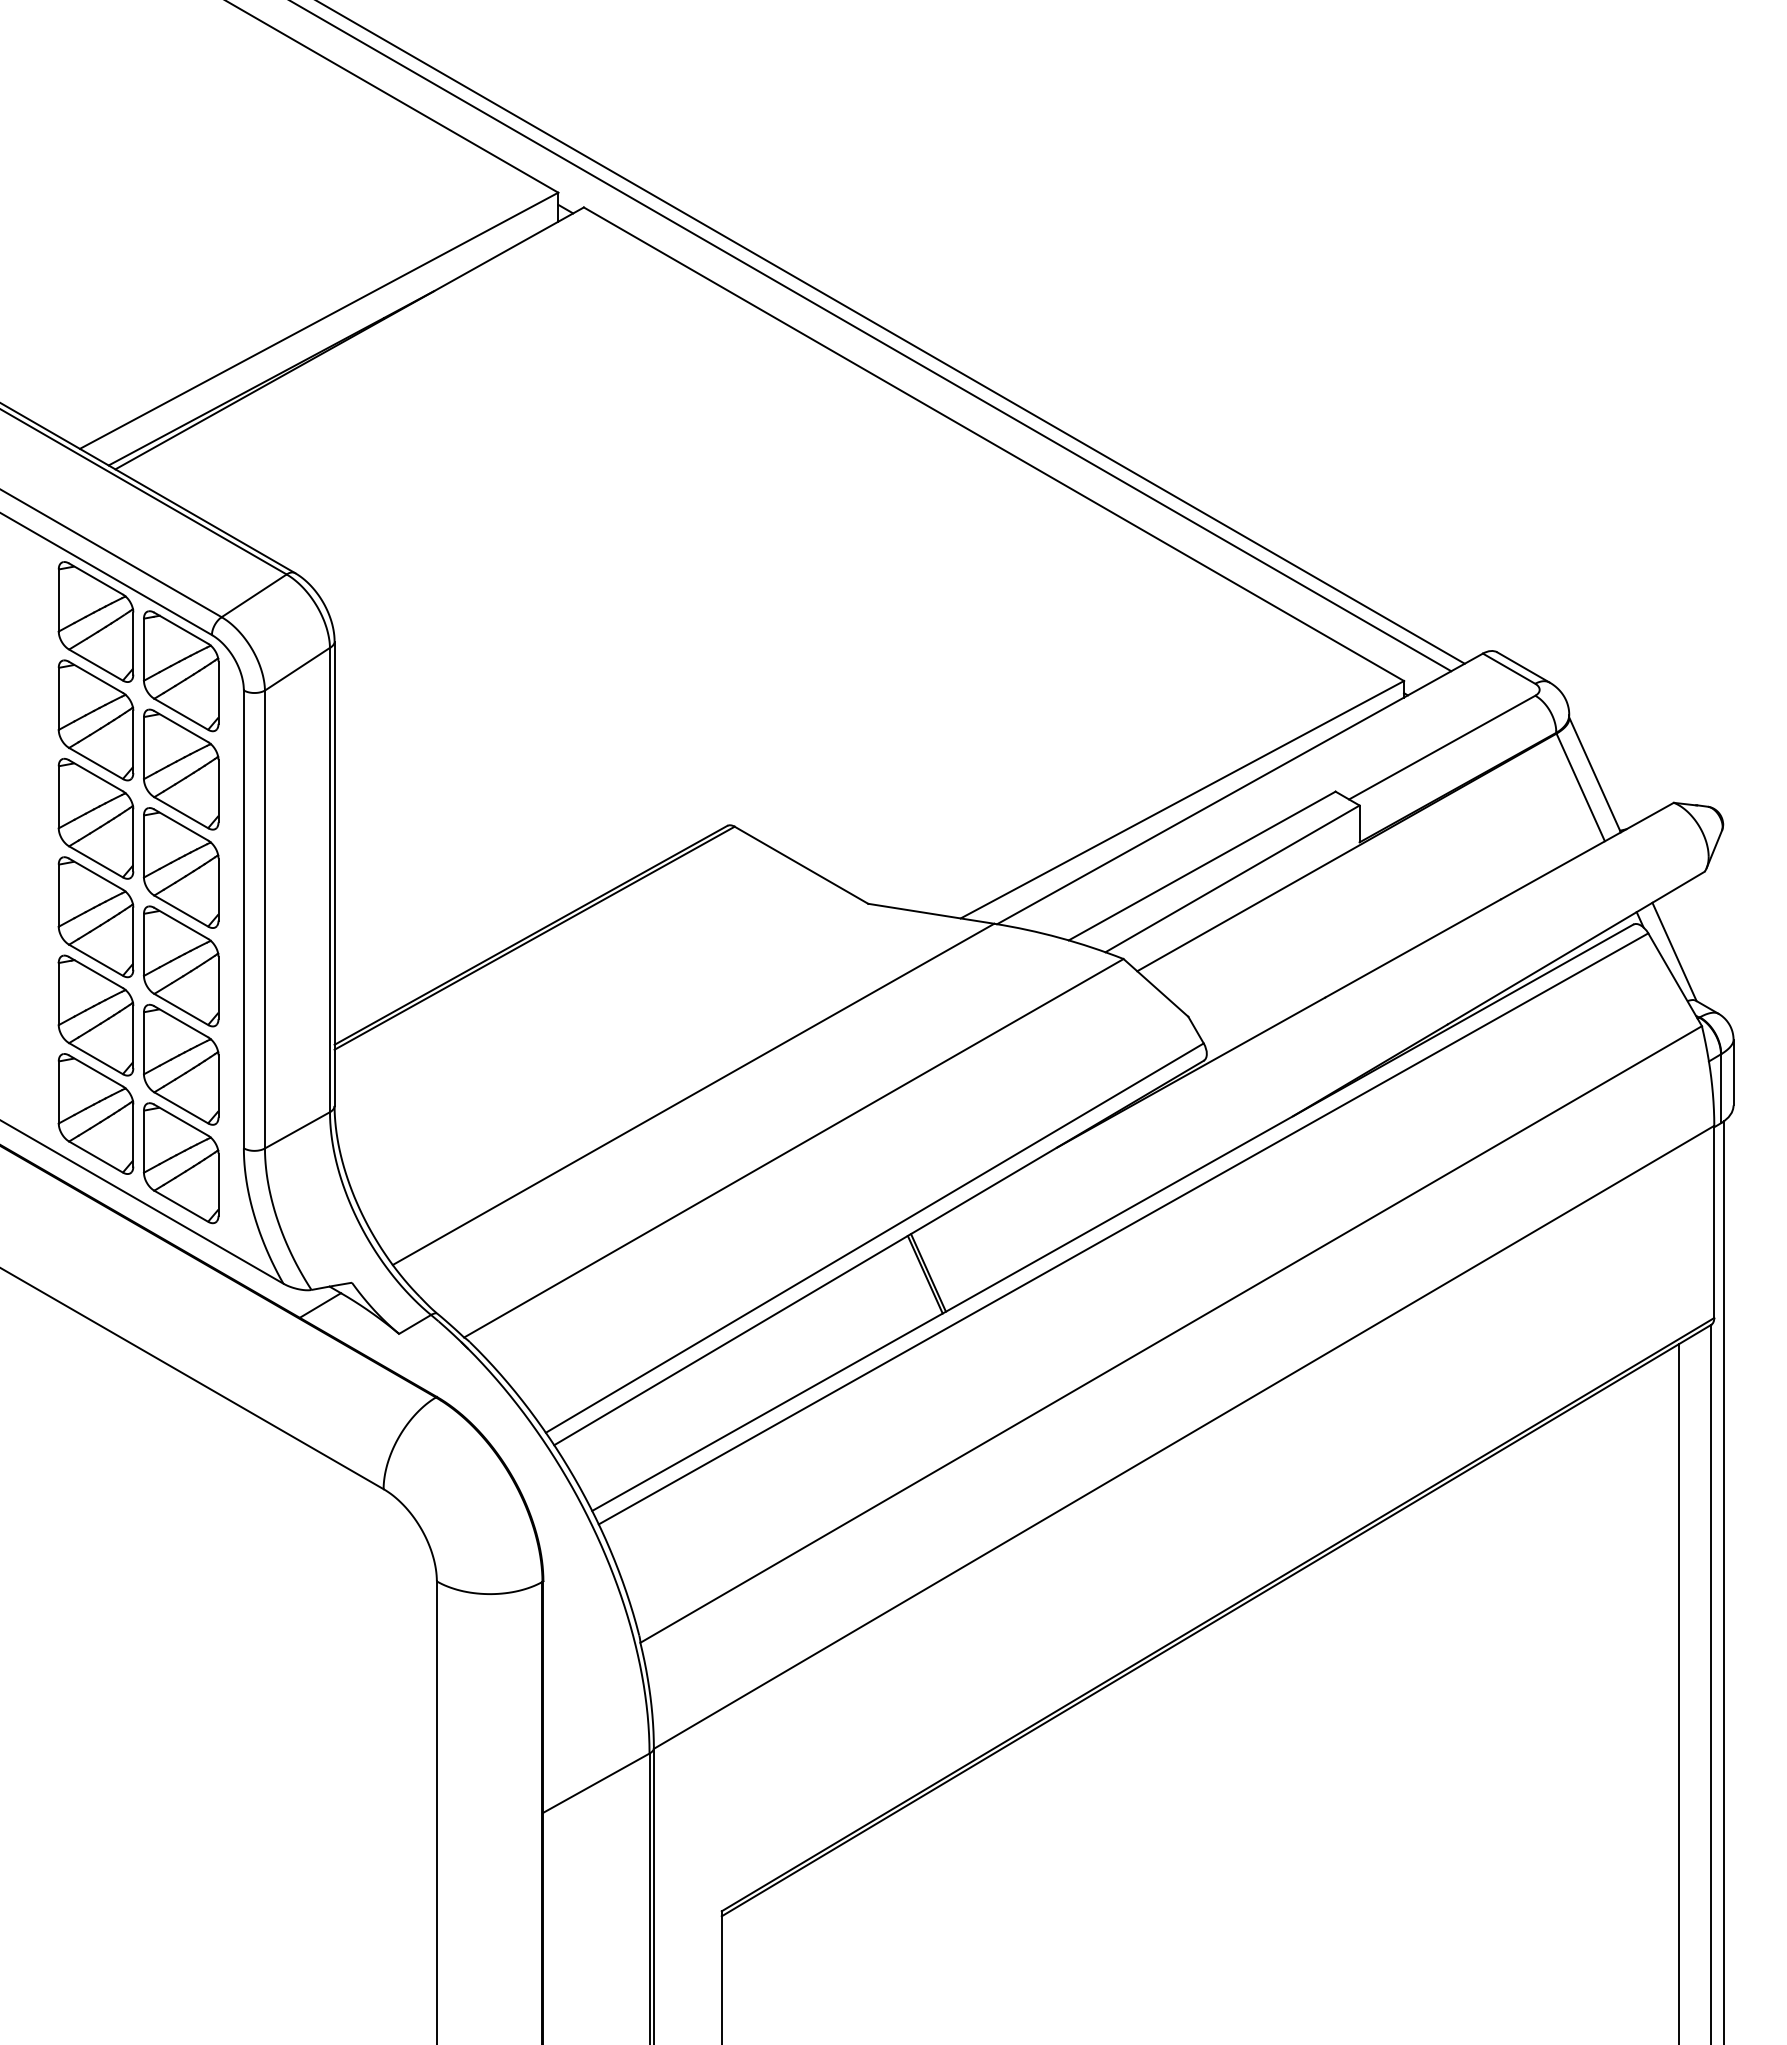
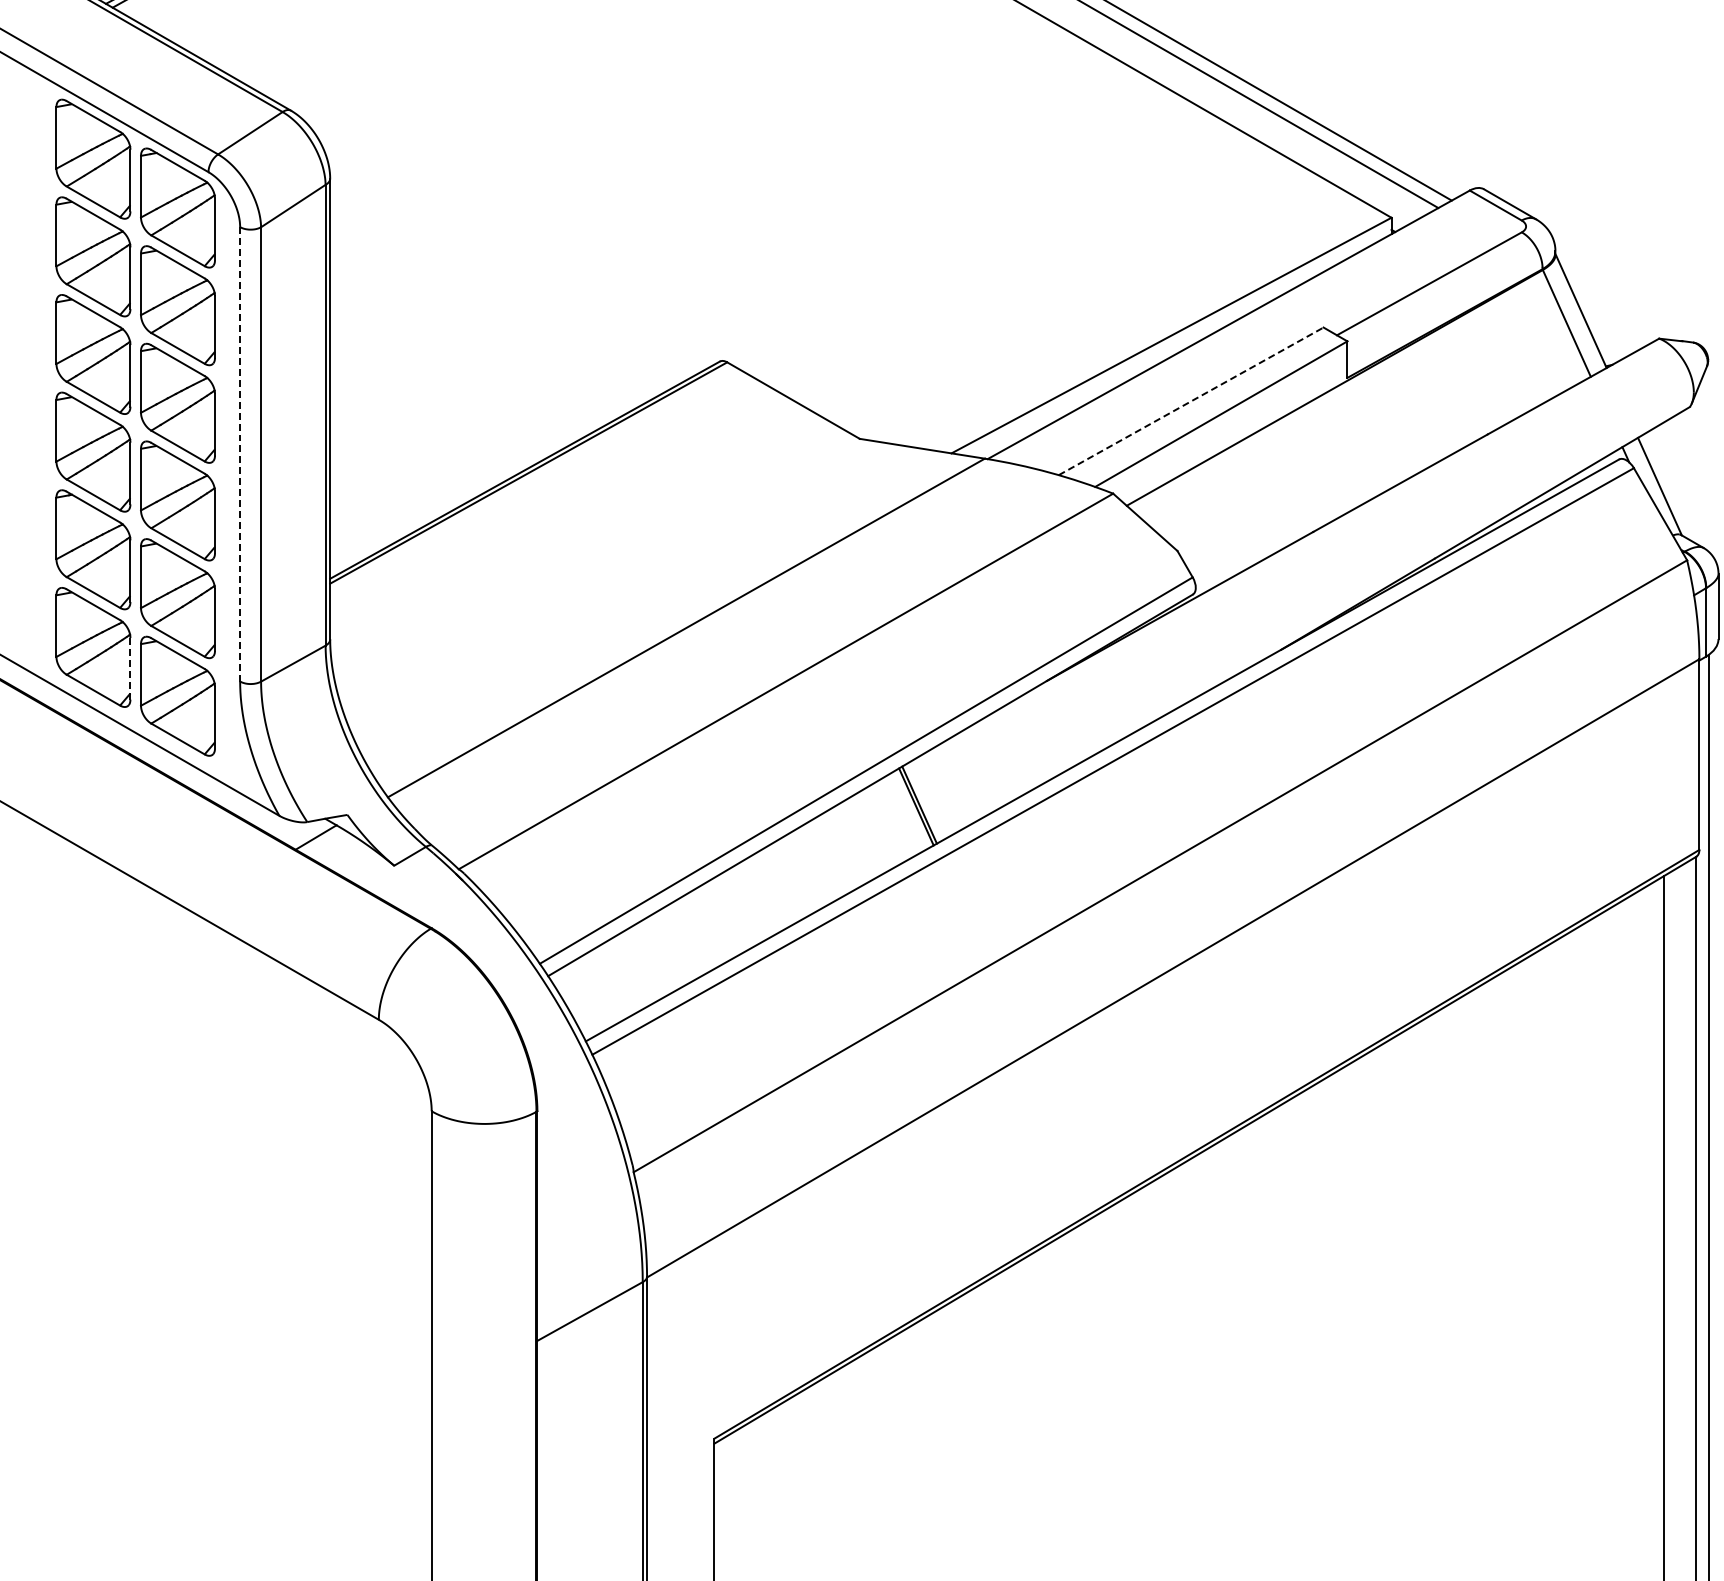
line: (1202, 866) -> (1191, 401), solid -> dashed
line: (243, 919) -> (239, 454), solid -> dashed
line: (133, 1136) -> (130, 669), solid -> dashed

